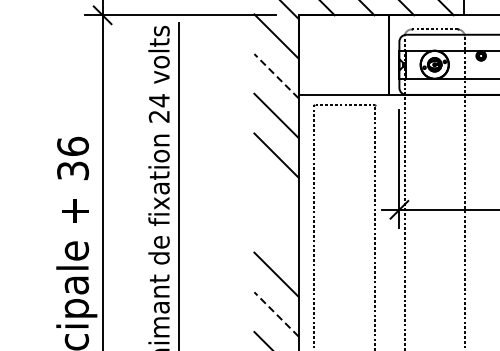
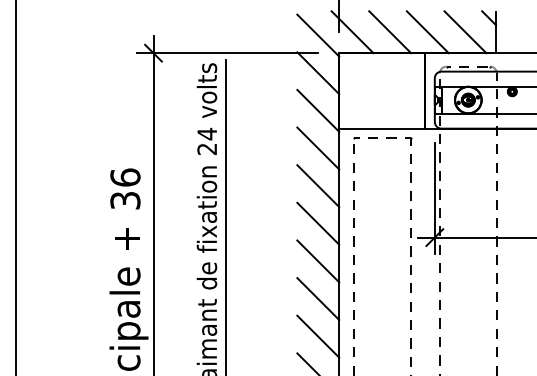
line: (276, 75) -> (318, 110), dashed -> solid
line: (276, 194) -> (318, 223), added
line: (276, 235) -> (318, 261), added
line: (276, 314) -> (318, 336), dashed -> solid

